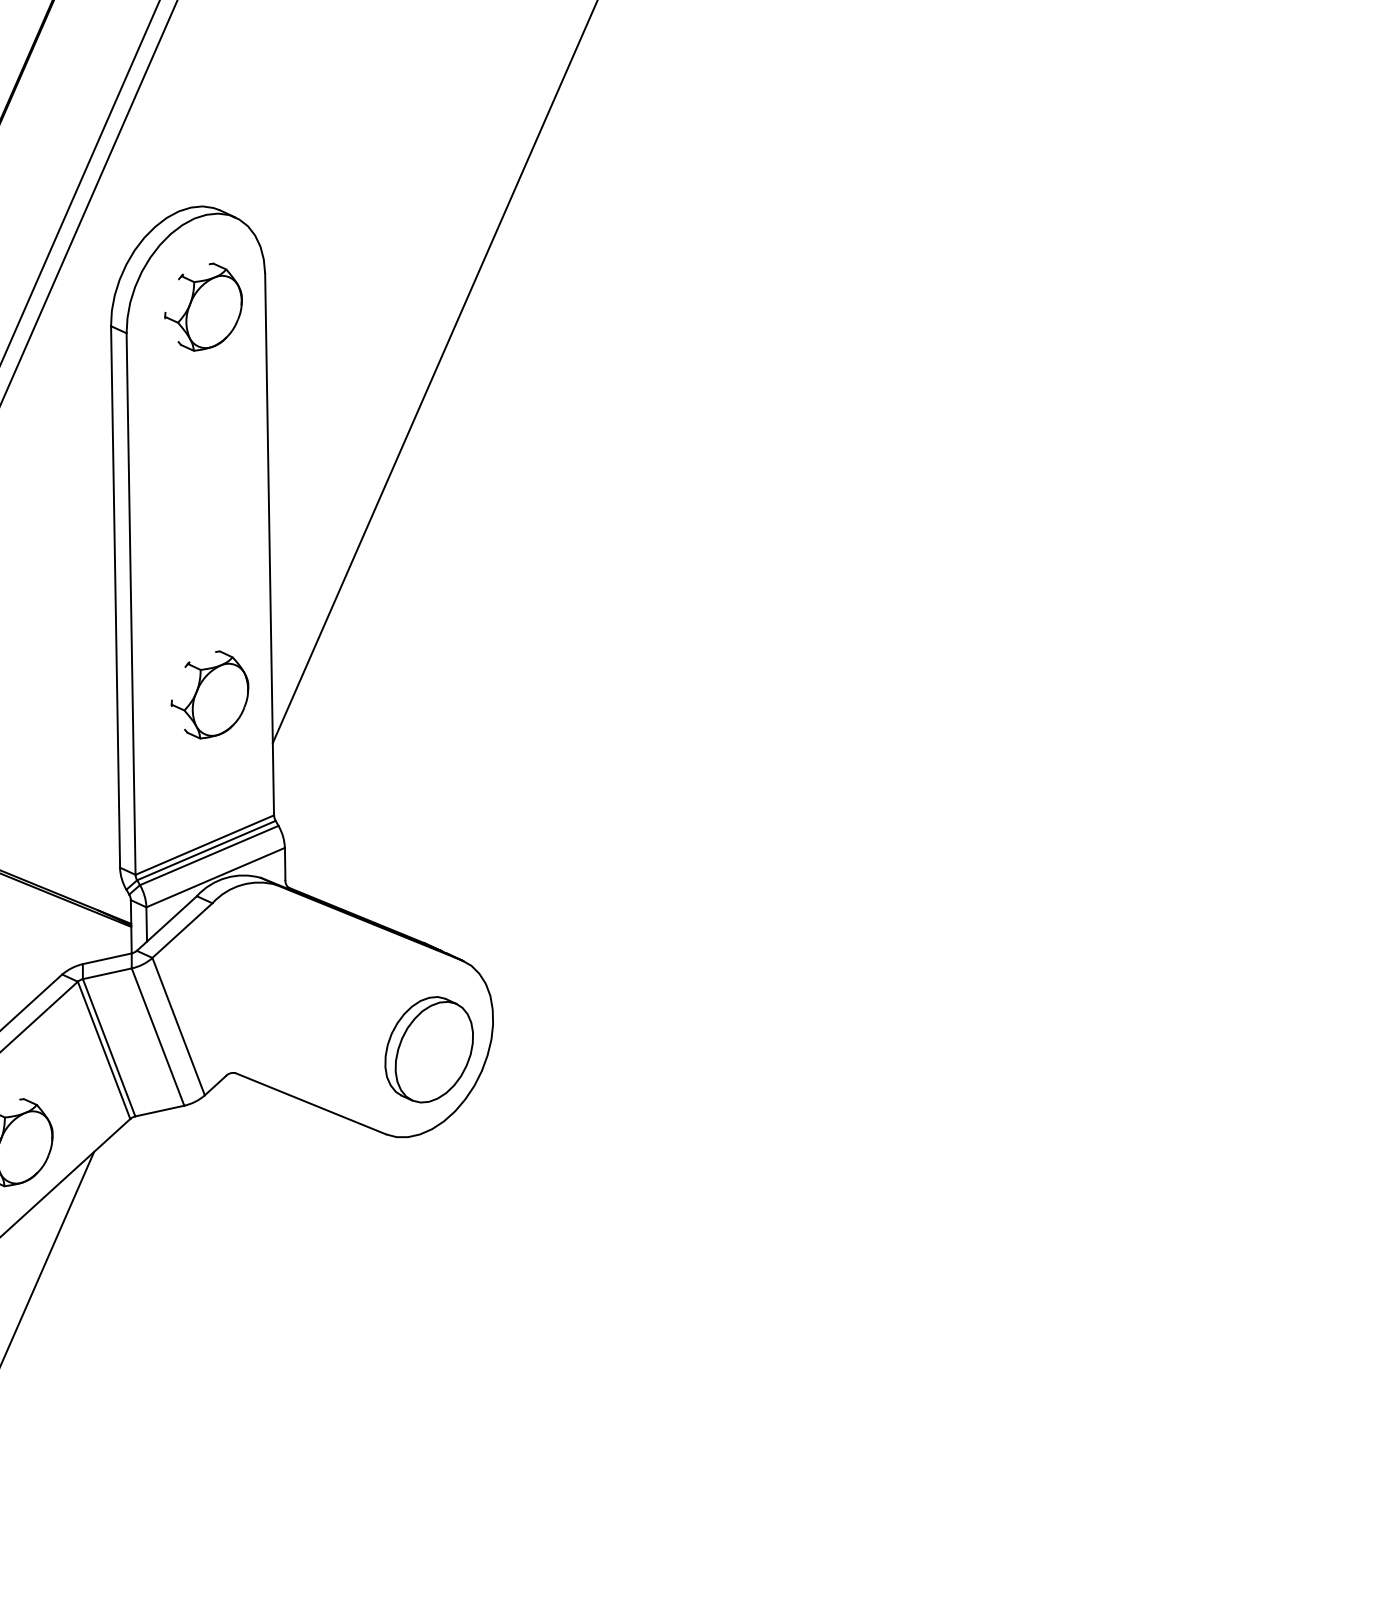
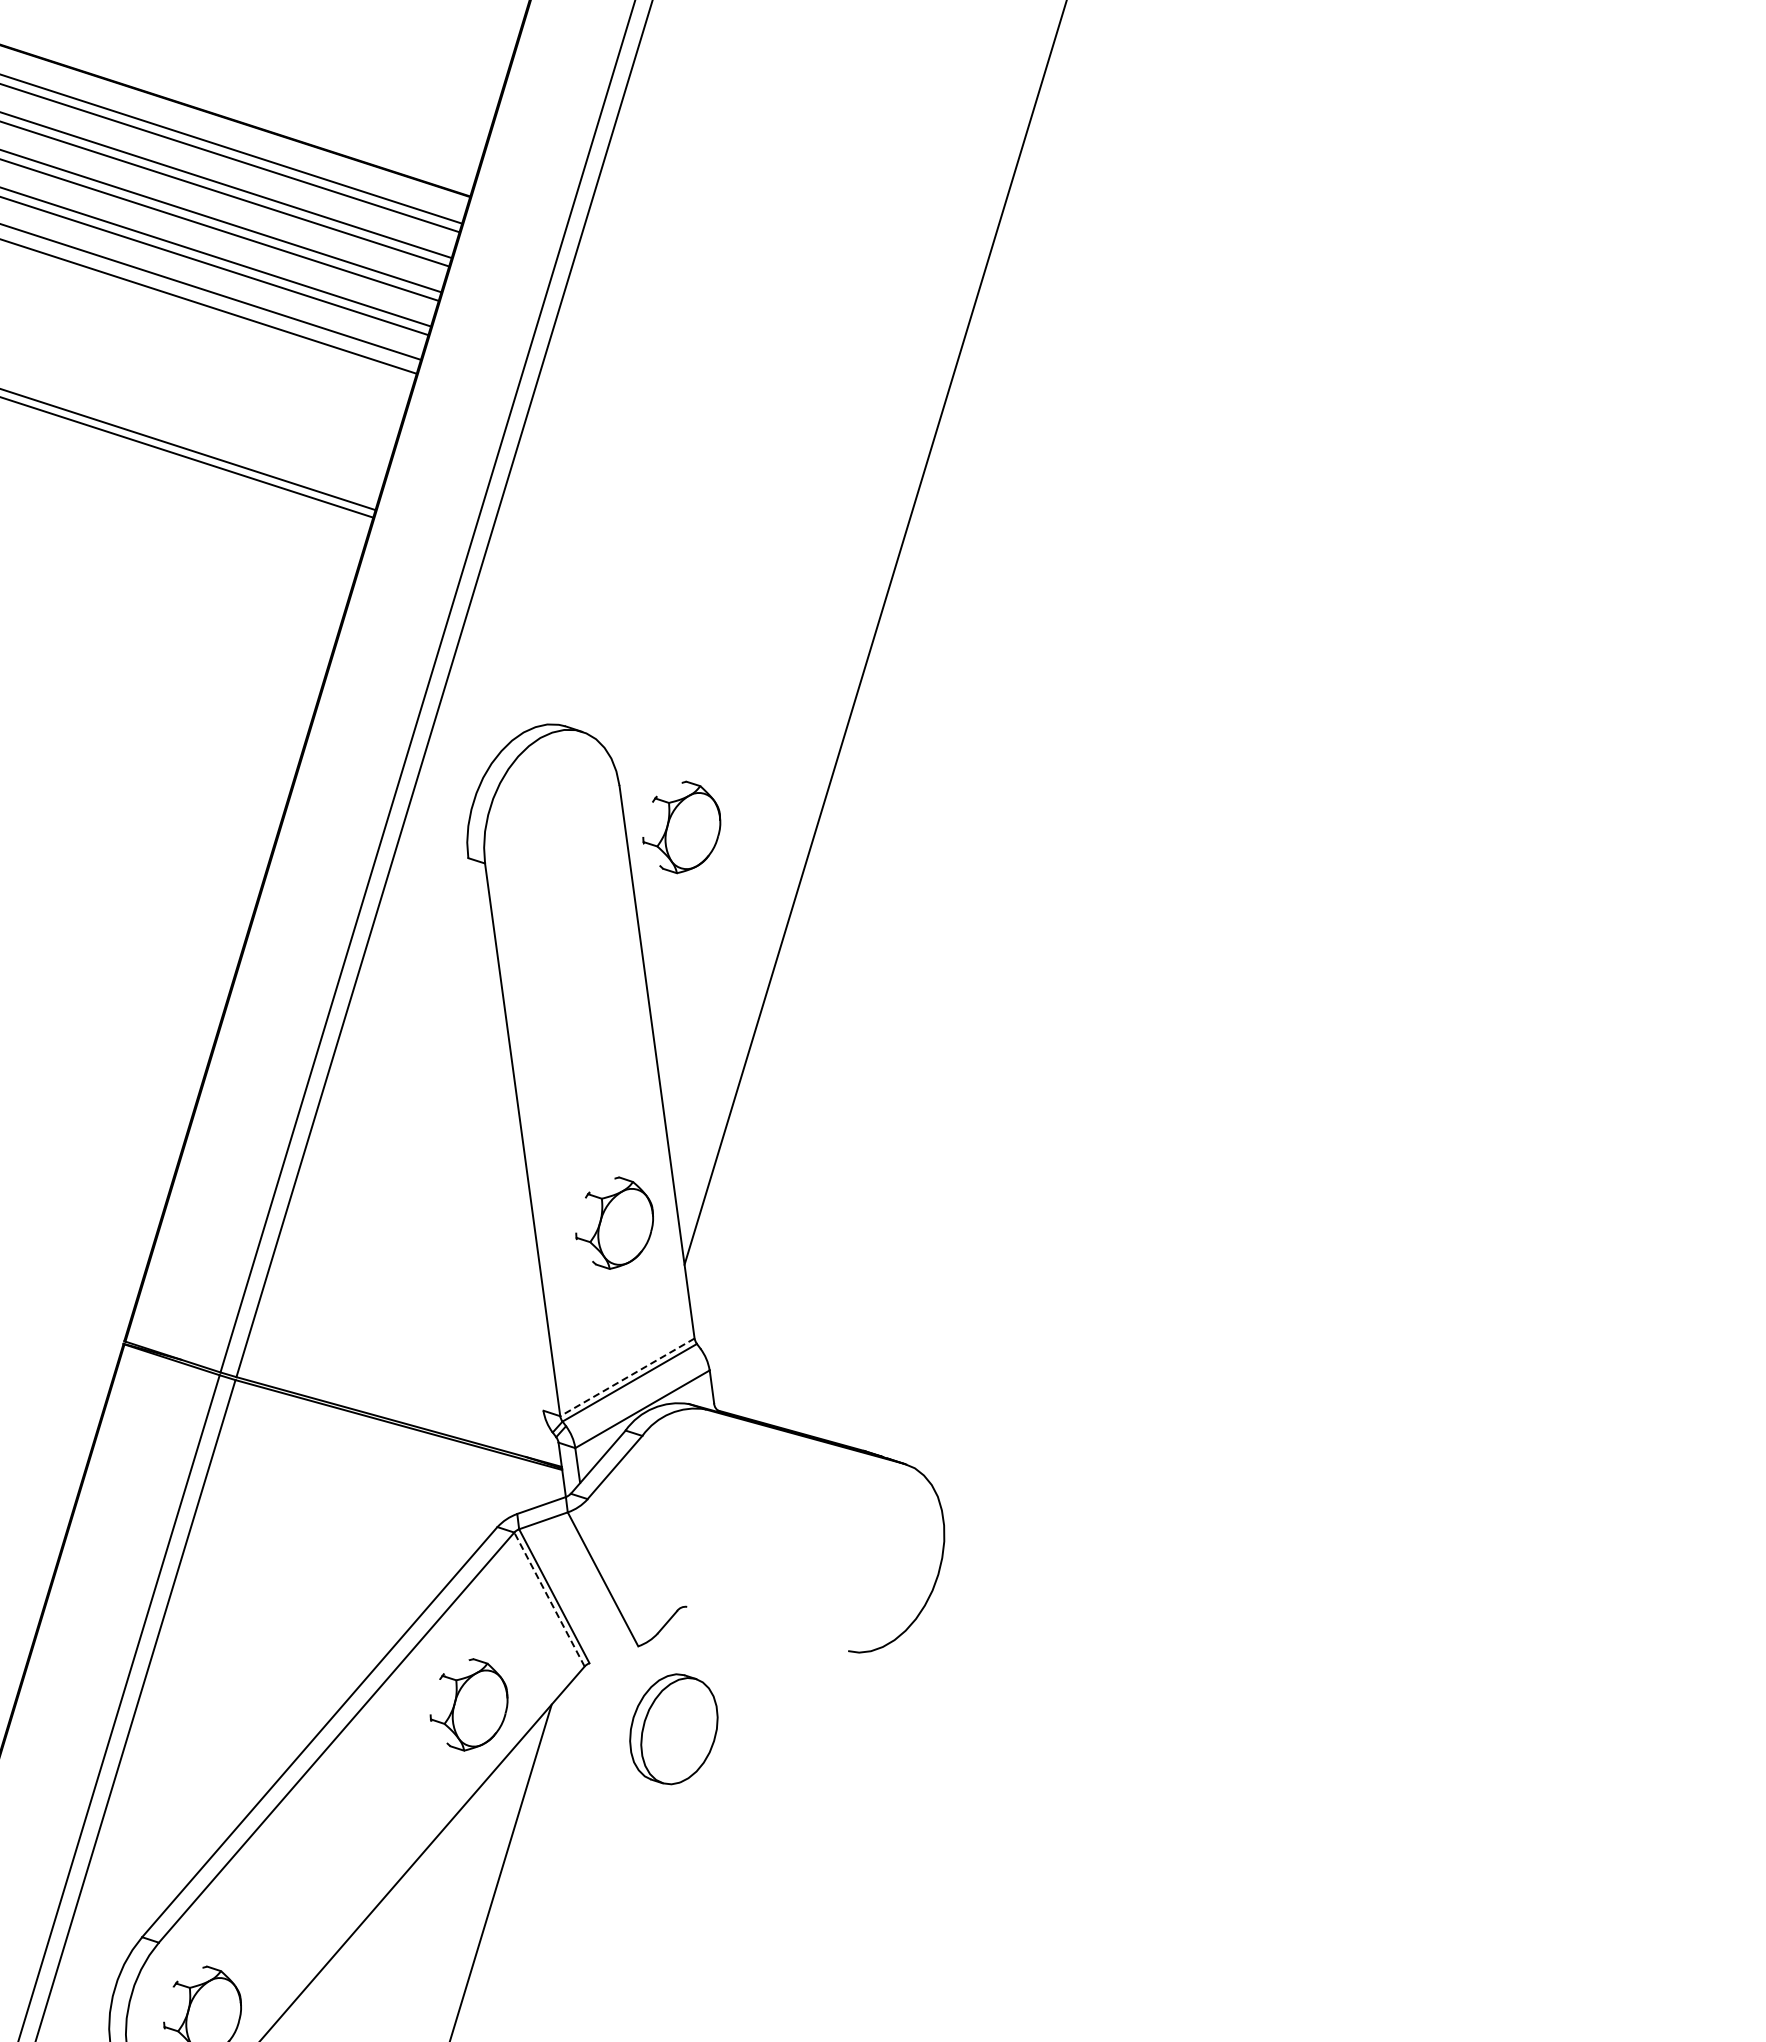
part: (203, 307) -> (681, 827), moved
line: (115, 596) -> (505, 1134), removed
line: (204, 845) -> (627, 1377), solid -> dashed
line: (209, 855) -> (633, 1387), removed
line: (178, 1026) -> (622, 1566), removed
part: (428, 1049) -> (673, 1729), moved
line: (104, 1050) -> (549, 1599), solid -> dashed
line: (310, 1103) -> (767, 1628), removed
line: (159, 1110) -> (613, 1654), removed

